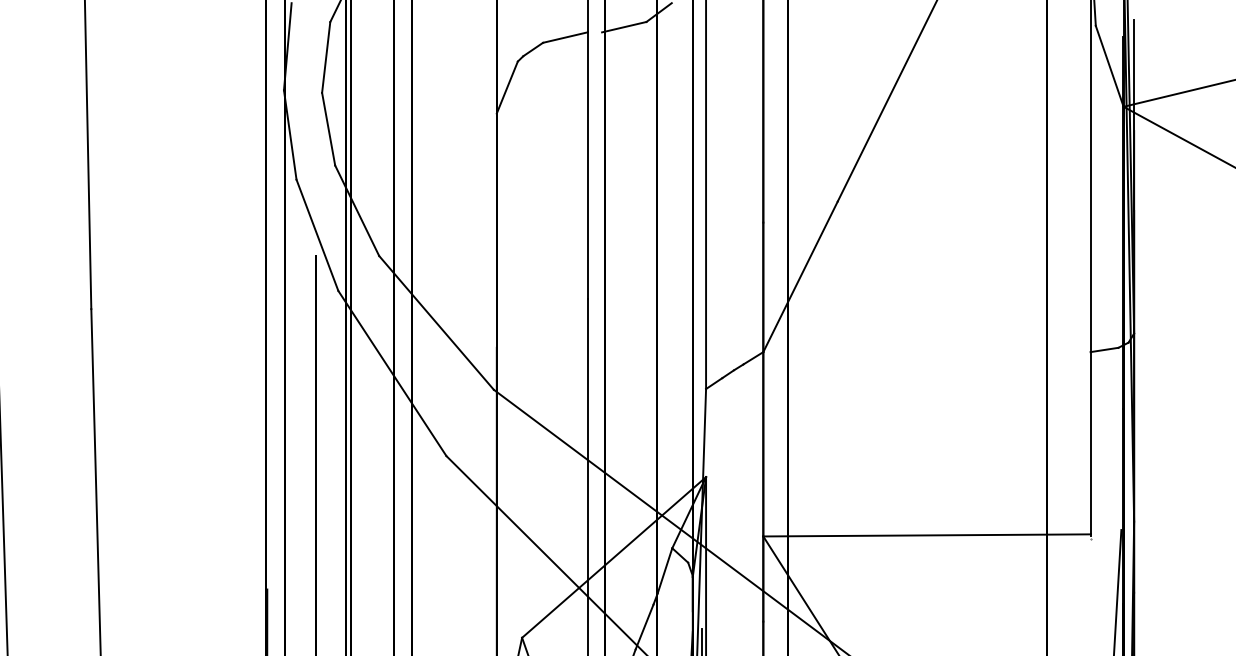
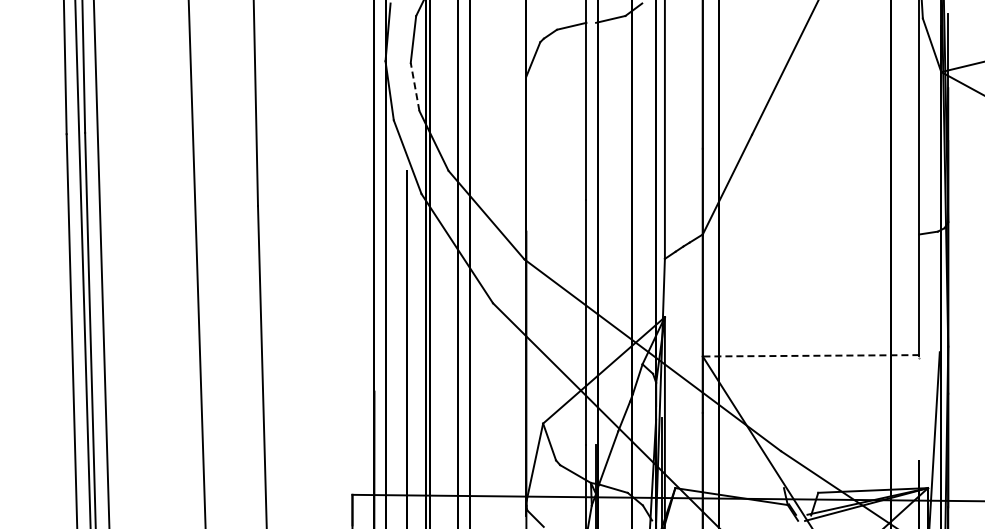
line: (329, 128) -> (415, 86), solid -> dashed
line: (926, 534) -> (810, 355), solid -> dashed

